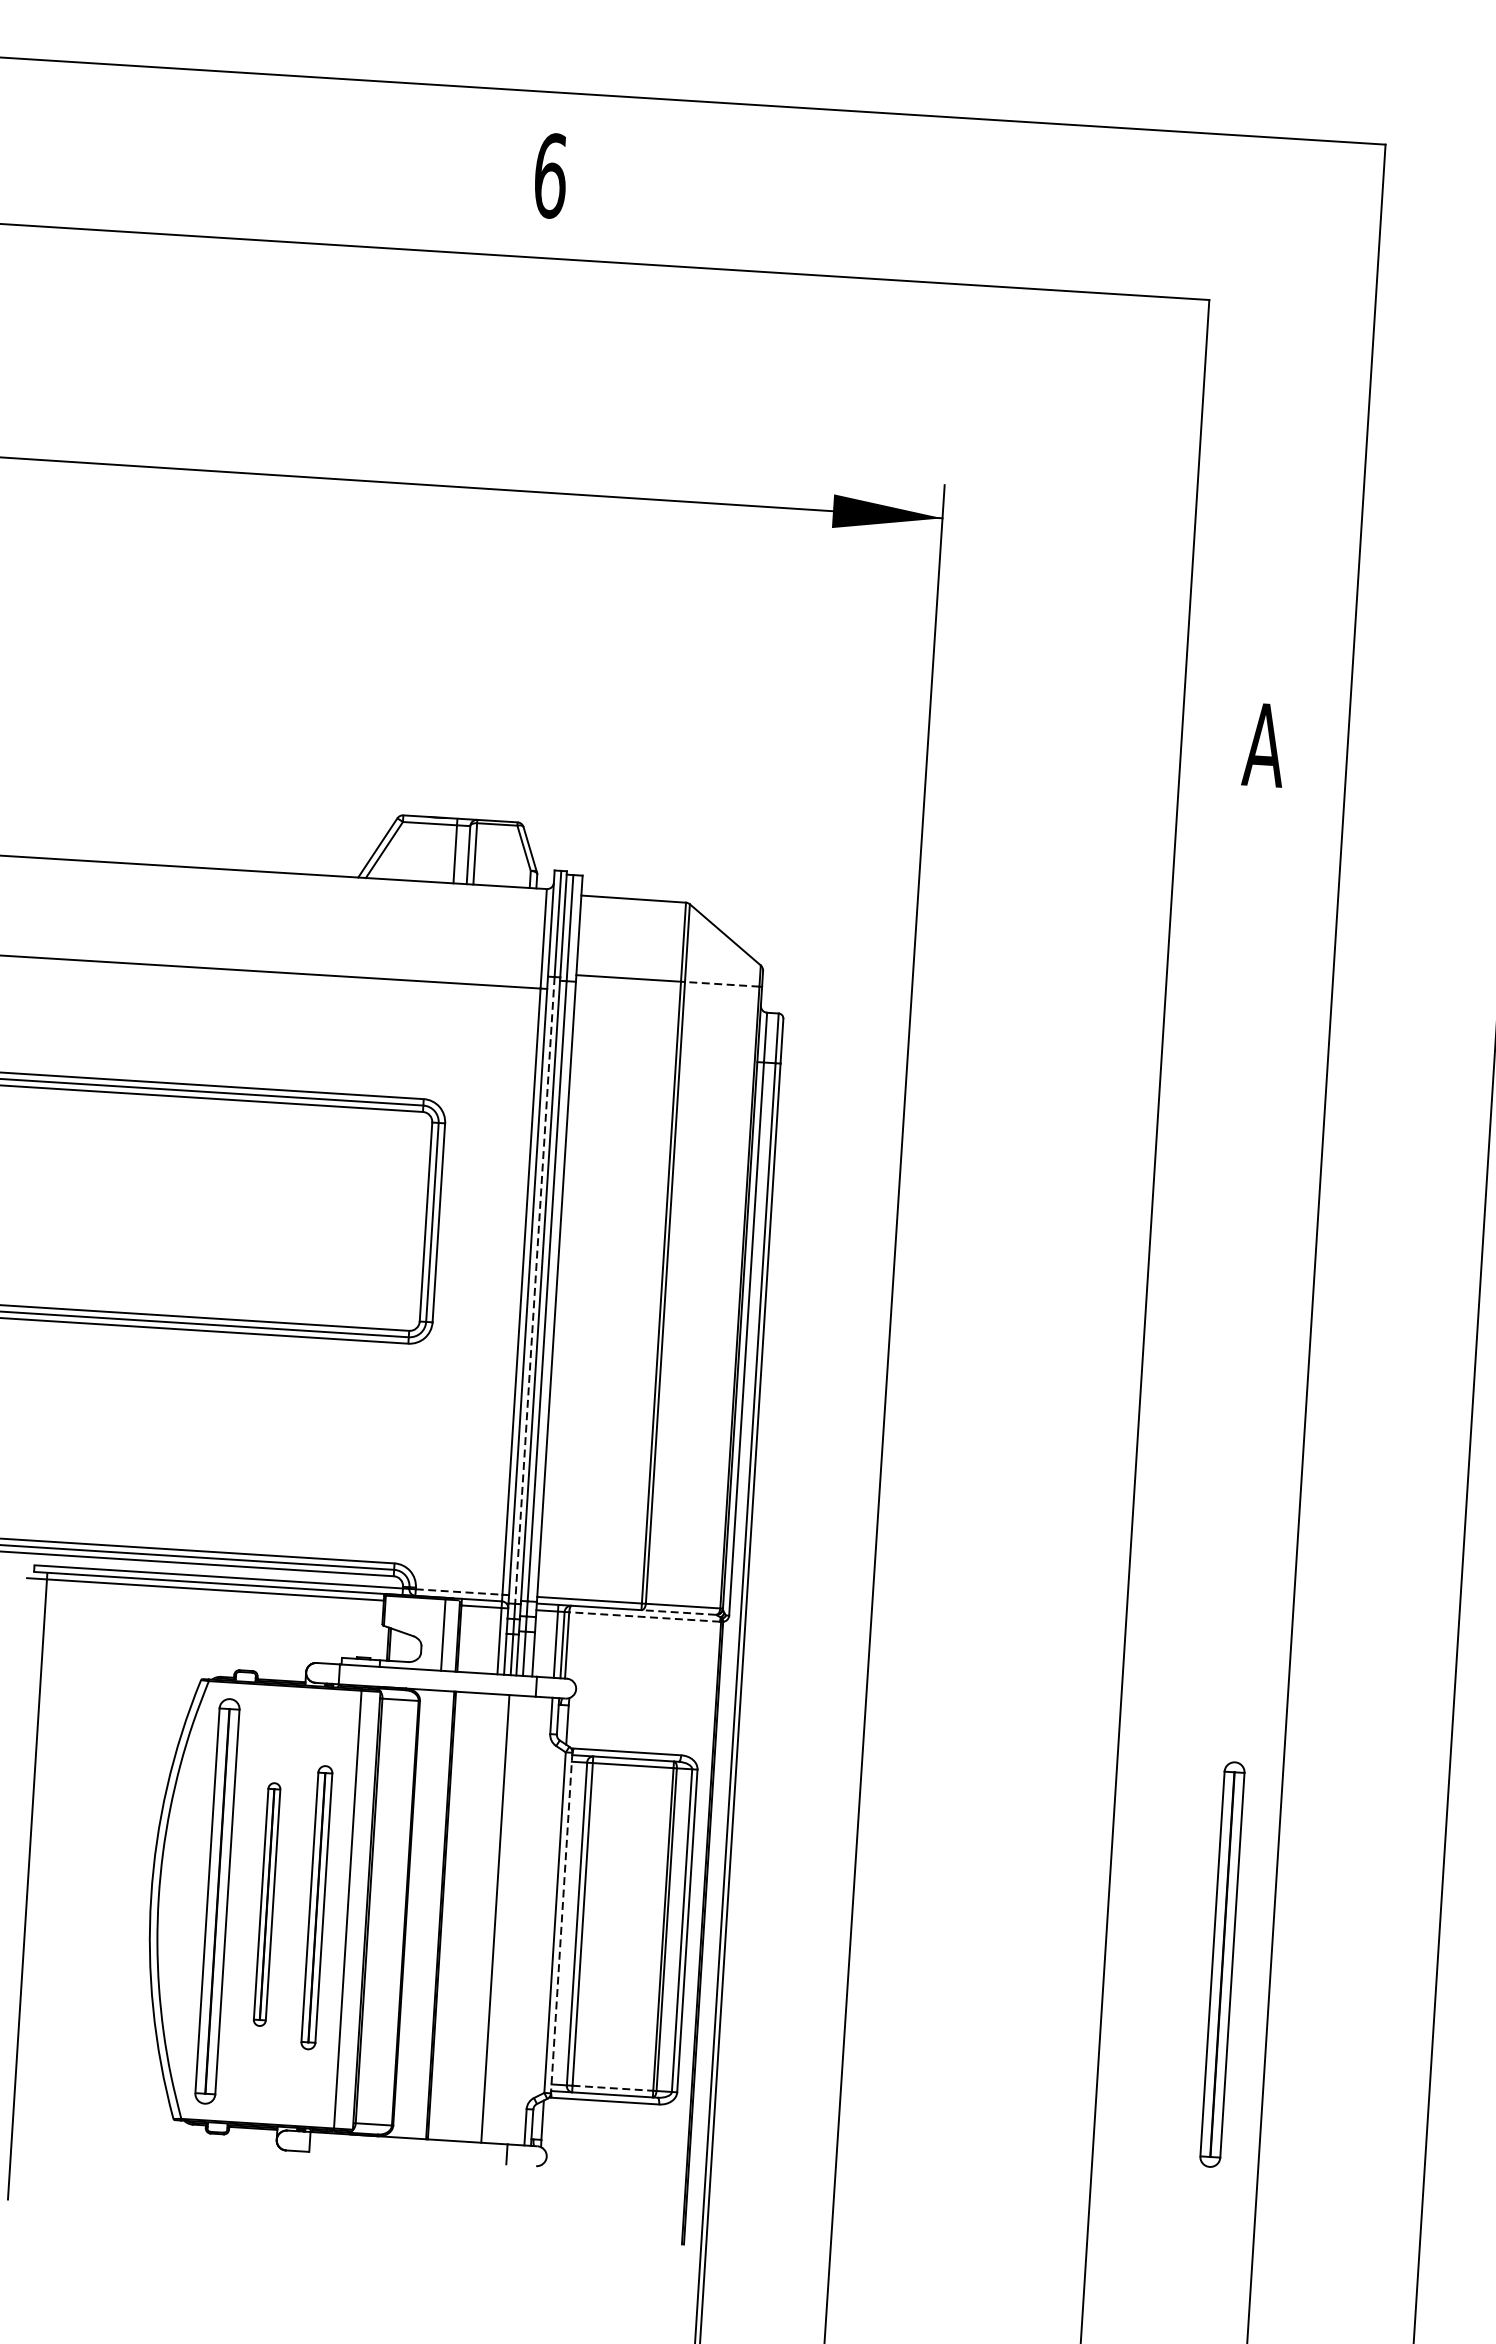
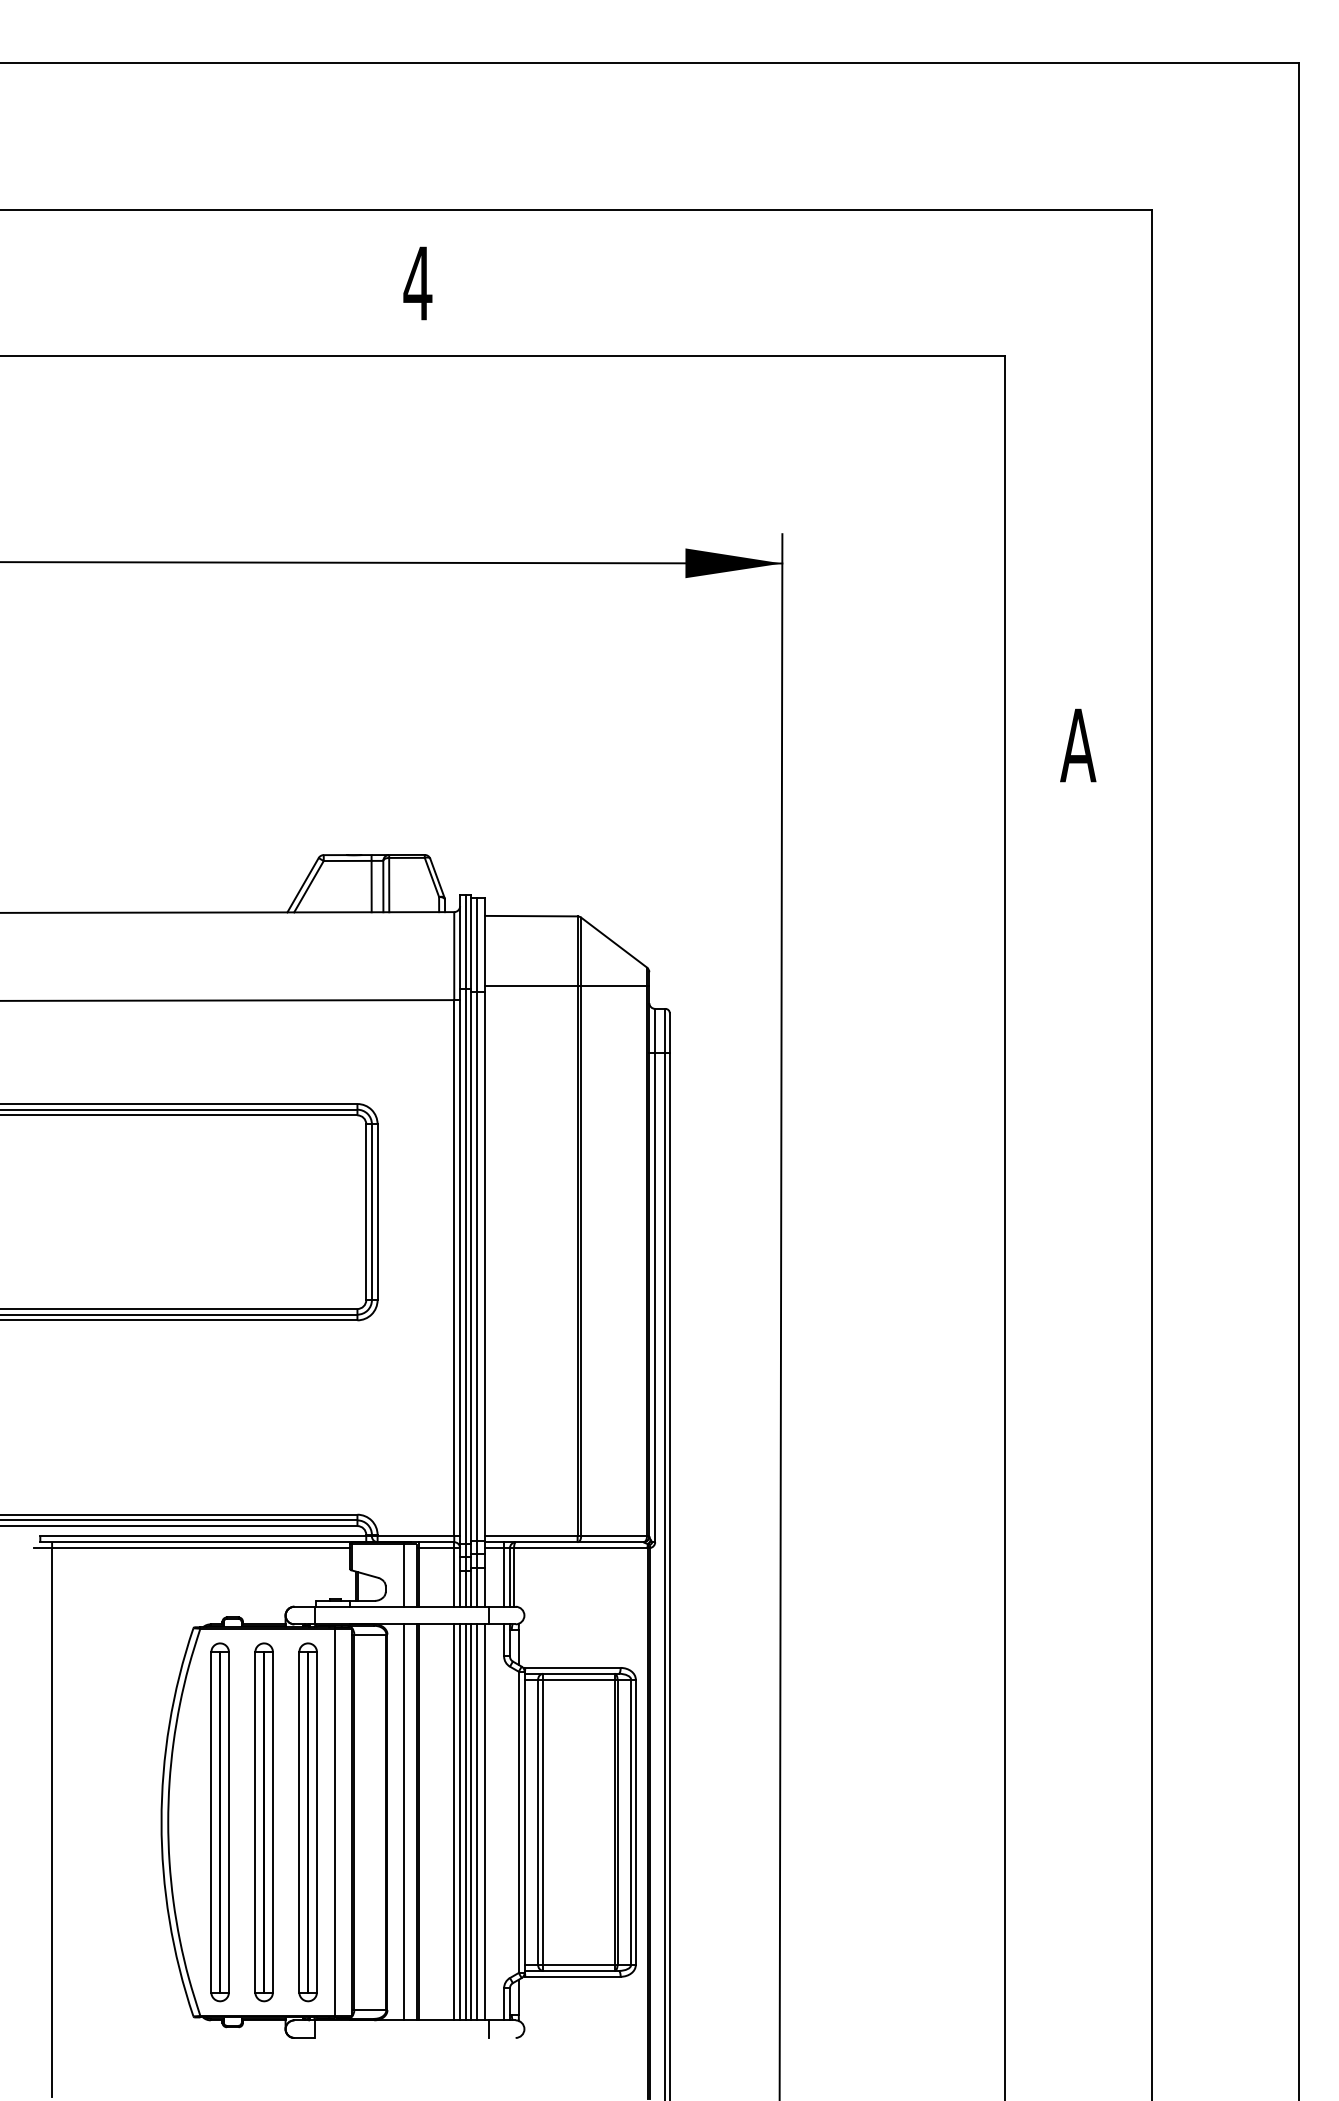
text: (550, 175) -> (417, 283), 6 -> 4
line: (722, 984) -> (614, 986), dashed -> solid
line: (534, 1290) -> (465, 1266), dashed -> solid
line: (459, 1592) -> (416, 1536), dashed -> solid
line: (678, 1612) -> (610, 1542), dashed -> solid
line: (644, 1617) -> (580, 1548), dashed -> solid
part: (266, 1904) -> (263, 1822), size x1.67
part: (316, 1907) -> (307, 1822), size x1.43
line: (425, 1914) -> (404, 1822), added
line: (482, 1918) -> (454, 1822), added
line: (489, 1918) -> (460, 1822), added
line: (500, 1919) -> (470, 1822), added
line: (507, 1919) -> (476, 1822), added
line: (517, 1920) -> (485, 1822), added
line: (561, 1923) -> (524, 1822), dashed -> solid
part: (1221, 1964) -> (1108, 1822), removed
line: (612, 2088) -> (578, 1965), dashed -> solid

